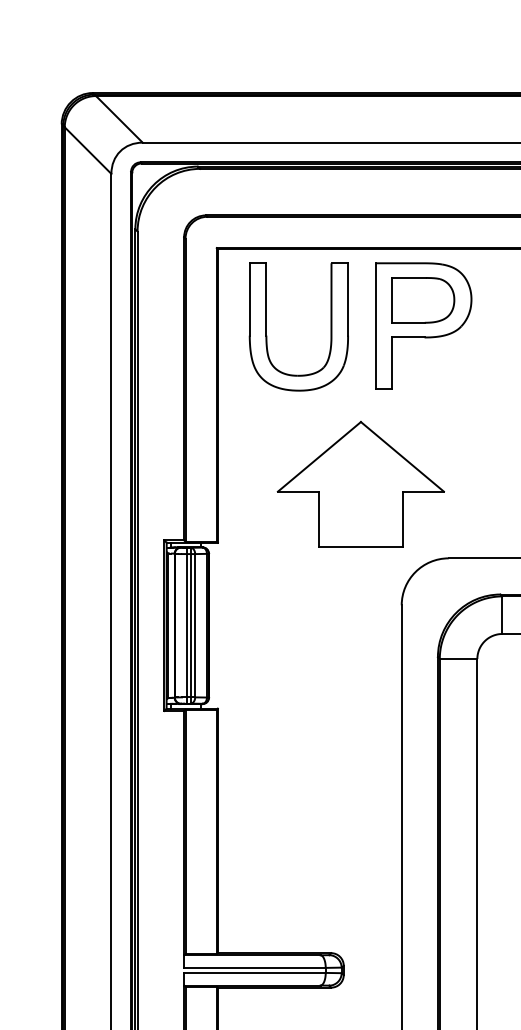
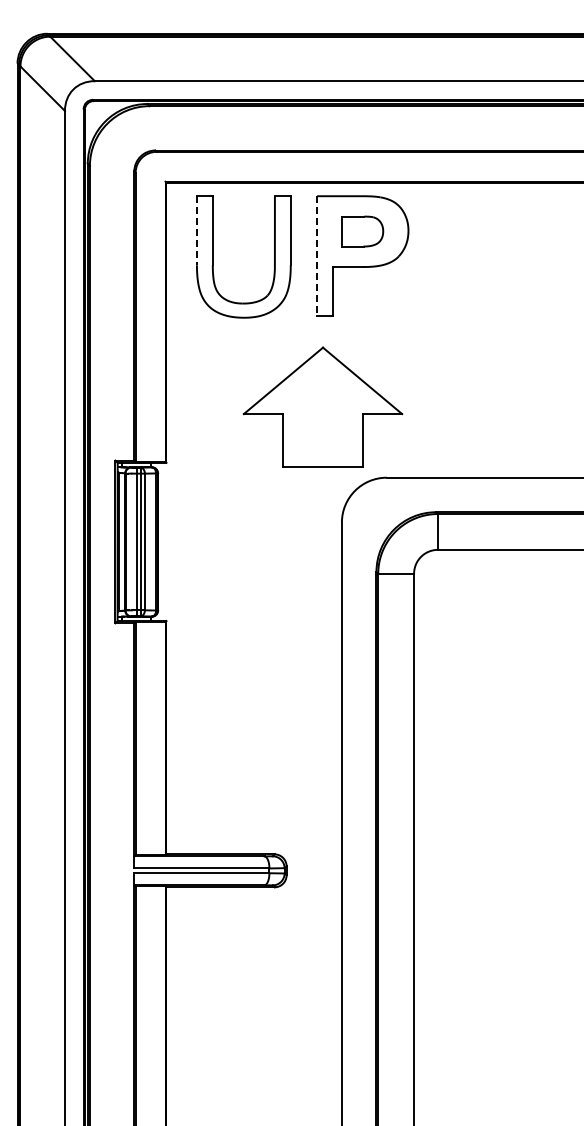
line: (249, 299) -> (196, 230), solid -> dashed
part: (423, 300) -> (362, 231), size x0.7
line: (376, 326) -> (317, 256), solid -> dashed
part: (360, 483) -> (322, 406), moved

